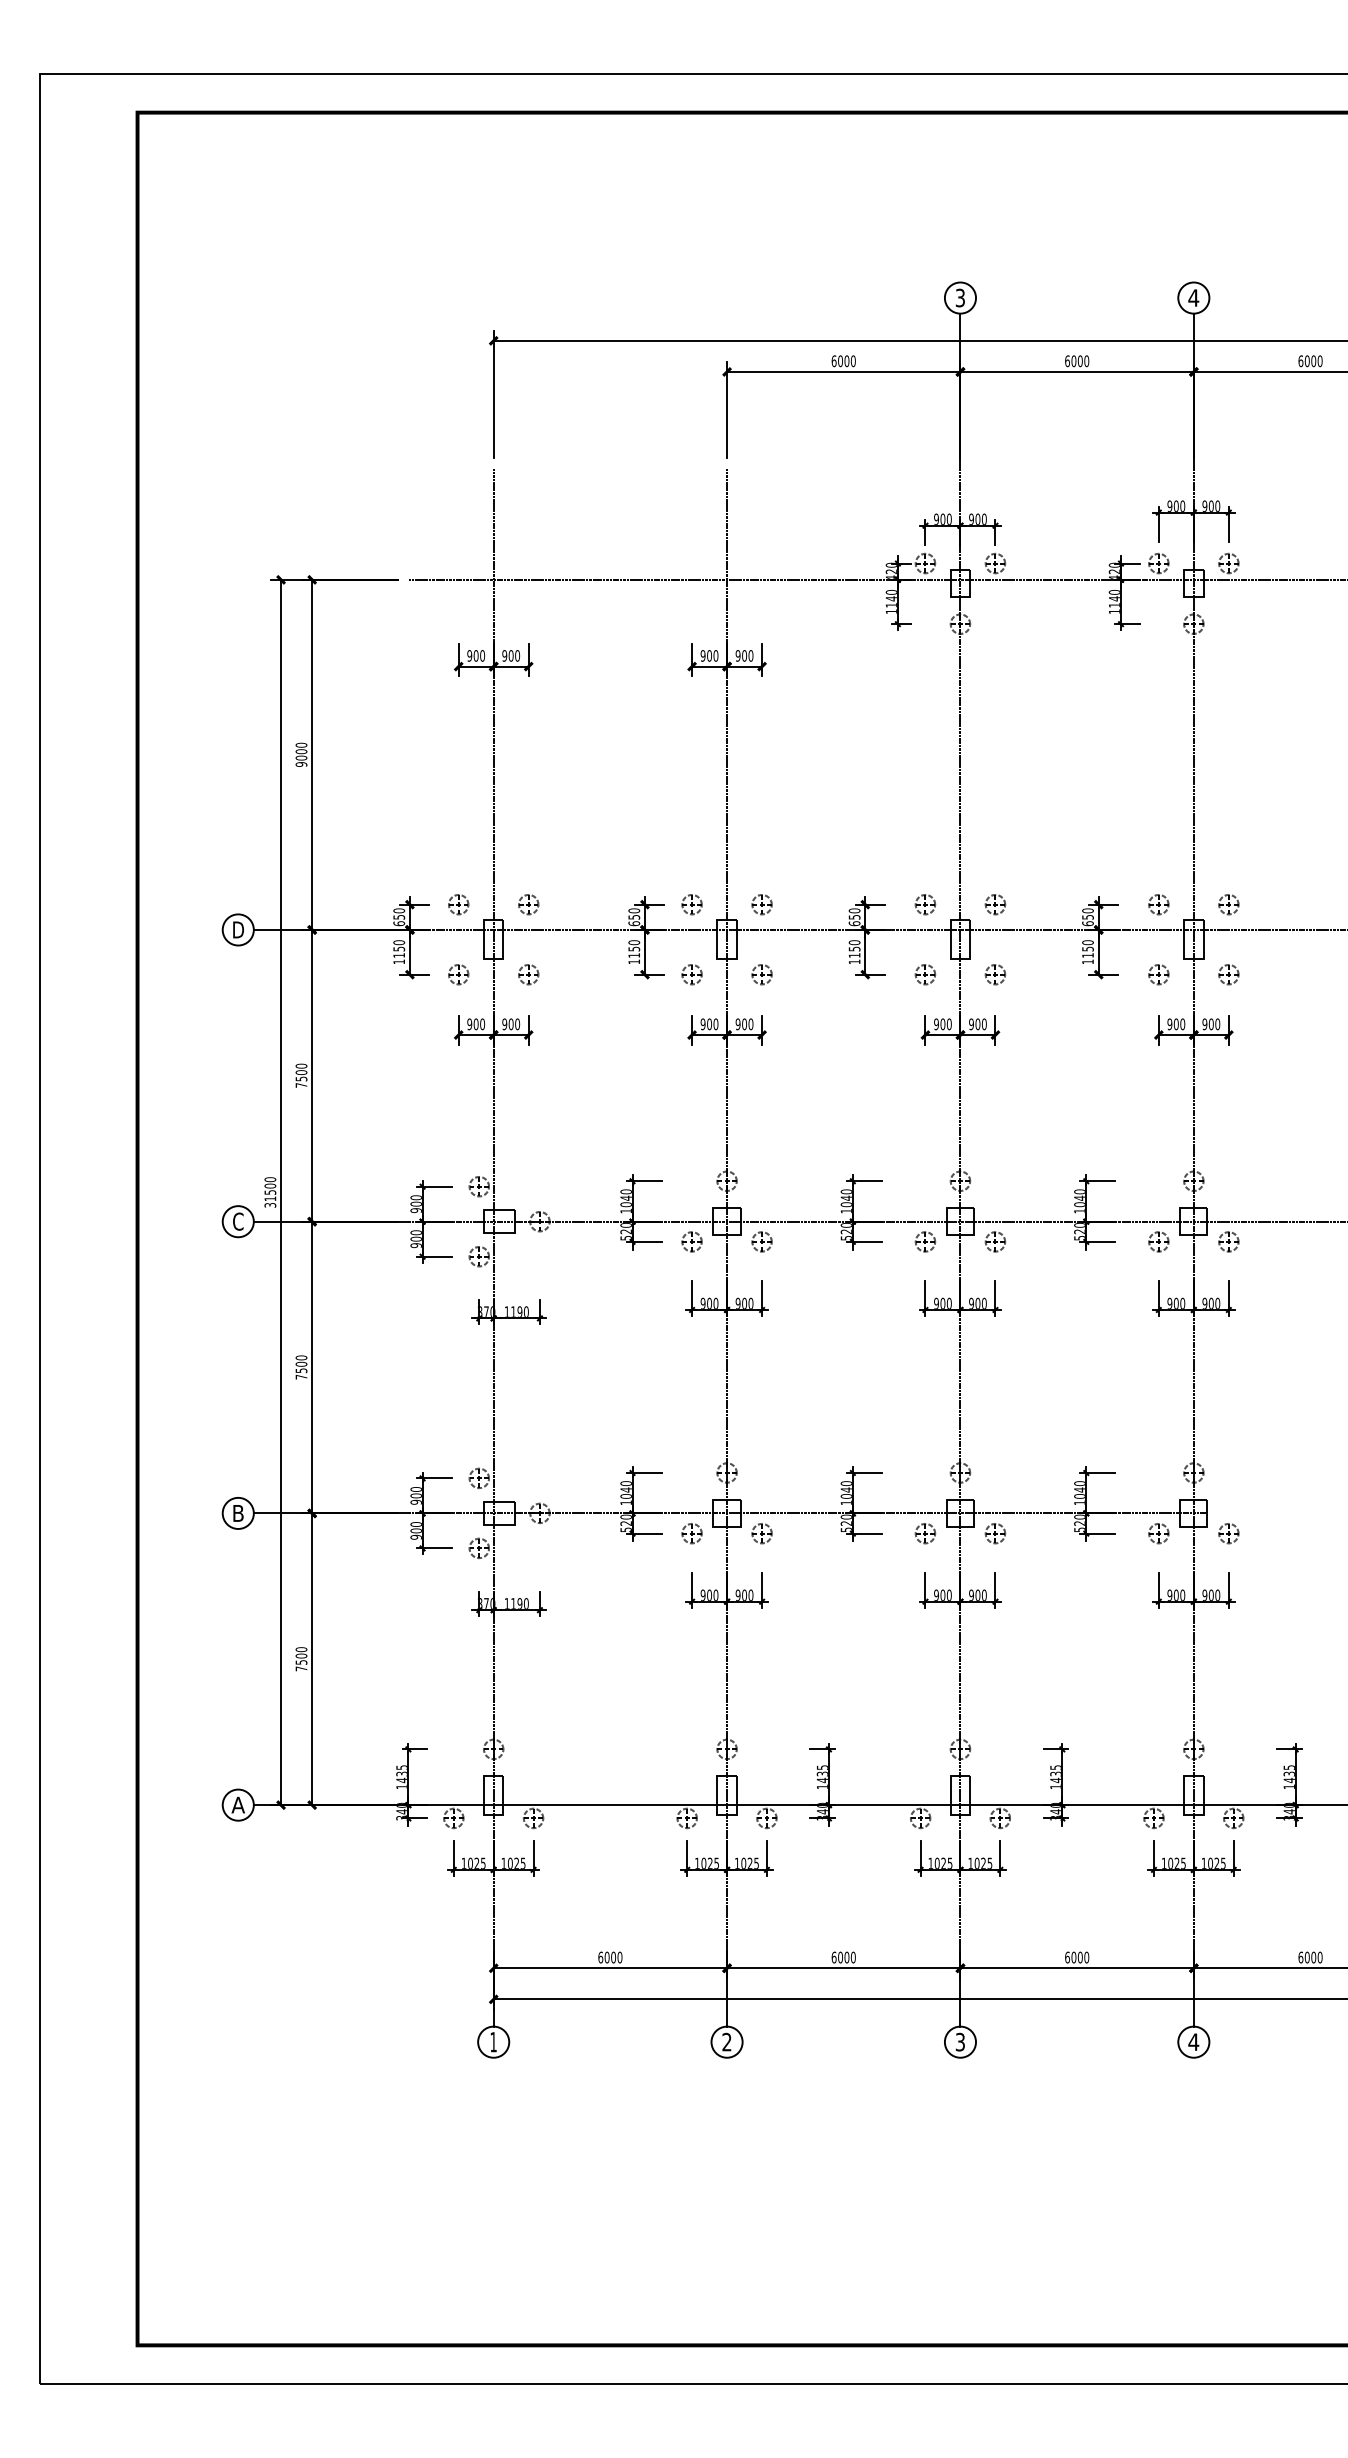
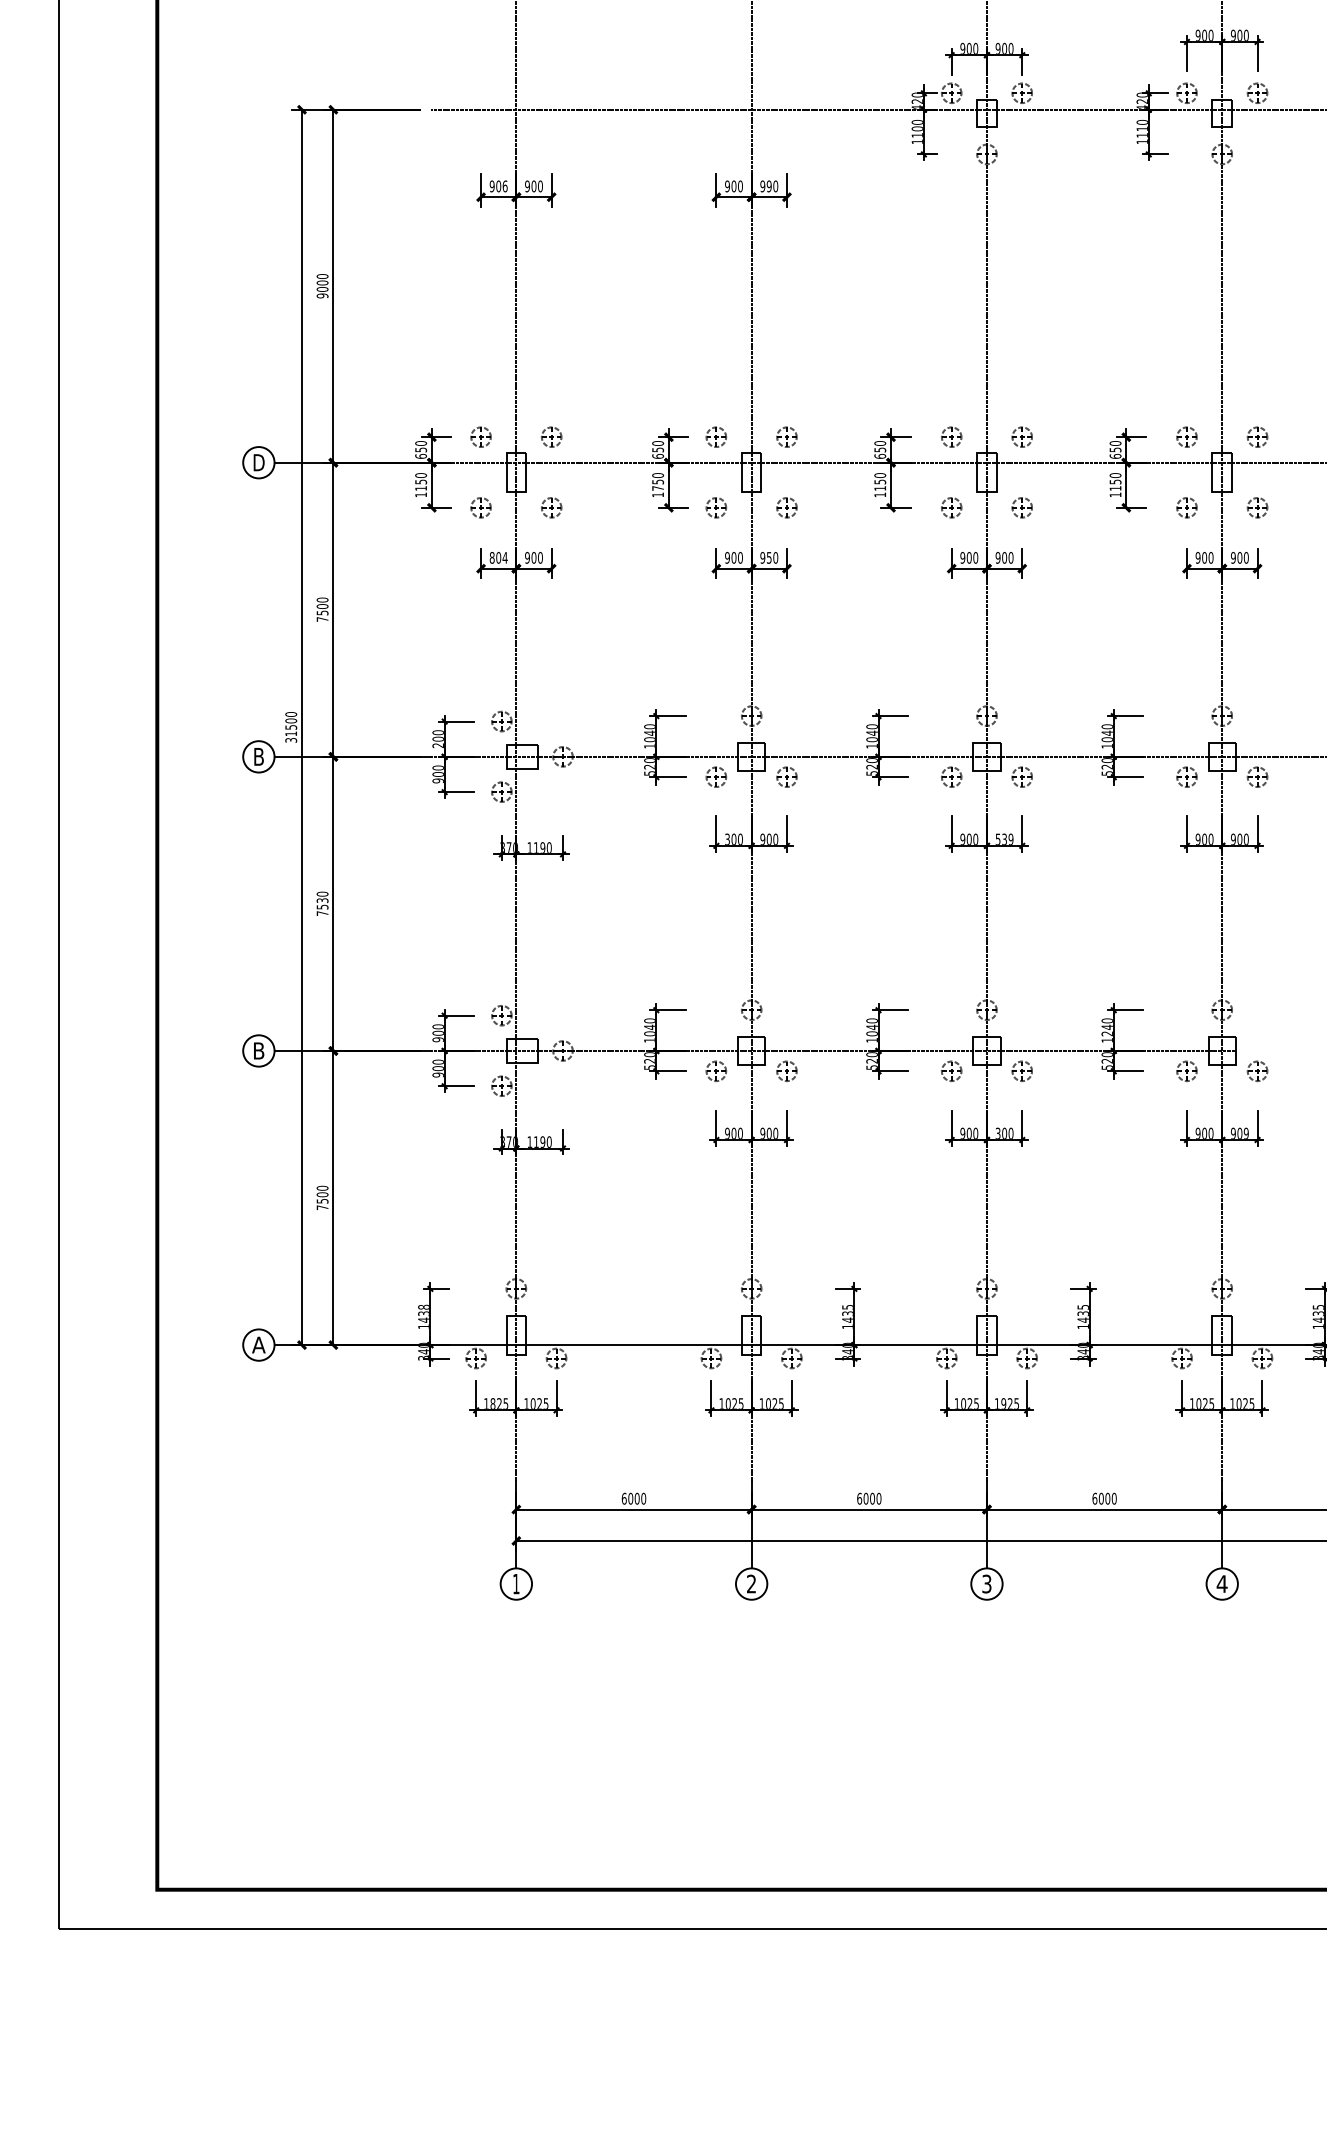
text: (890, 598) -> (916, 128), 1140 -> 1100
text: (1114, 598) -> (1142, 128), 1140 -> 1110
text: (482, 655) -> (505, 186), 900 -> 906
text: (744, 655) -> (769, 186), 900 -> 990
text: (633, 955) -> (657, 488), 1150 -> 1750
text: (476, 1024) -> (499, 558), 900 -> 804
text: (744, 1024) -> (769, 558), 900 -> 950
text: (415, 1210) -> (437, 745), 900 -> 200
text: (238, 1221) -> (259, 756), C -> B
text: (977, 1302) -> (1004, 838), 900 -> 539
text: (702, 1303) -> (726, 839), 900 -> 300
text: (301, 1363) -> (322, 899), 7500 -> 7530
text: (1079, 1496) -> (1106, 1033), 1040 -> 1240
text: (971, 1594) -> (998, 1132), 900 -> 300
text: (1217, 1595) -> (1246, 1133), 900 -> 909
text: (401, 1767) -> (423, 1307), 1435 -> 1438
text: (470, 1863) -> (492, 1403), 1025 -> 1825
text: (976, 1863) -> (1003, 1403), 1025 -> 1925

